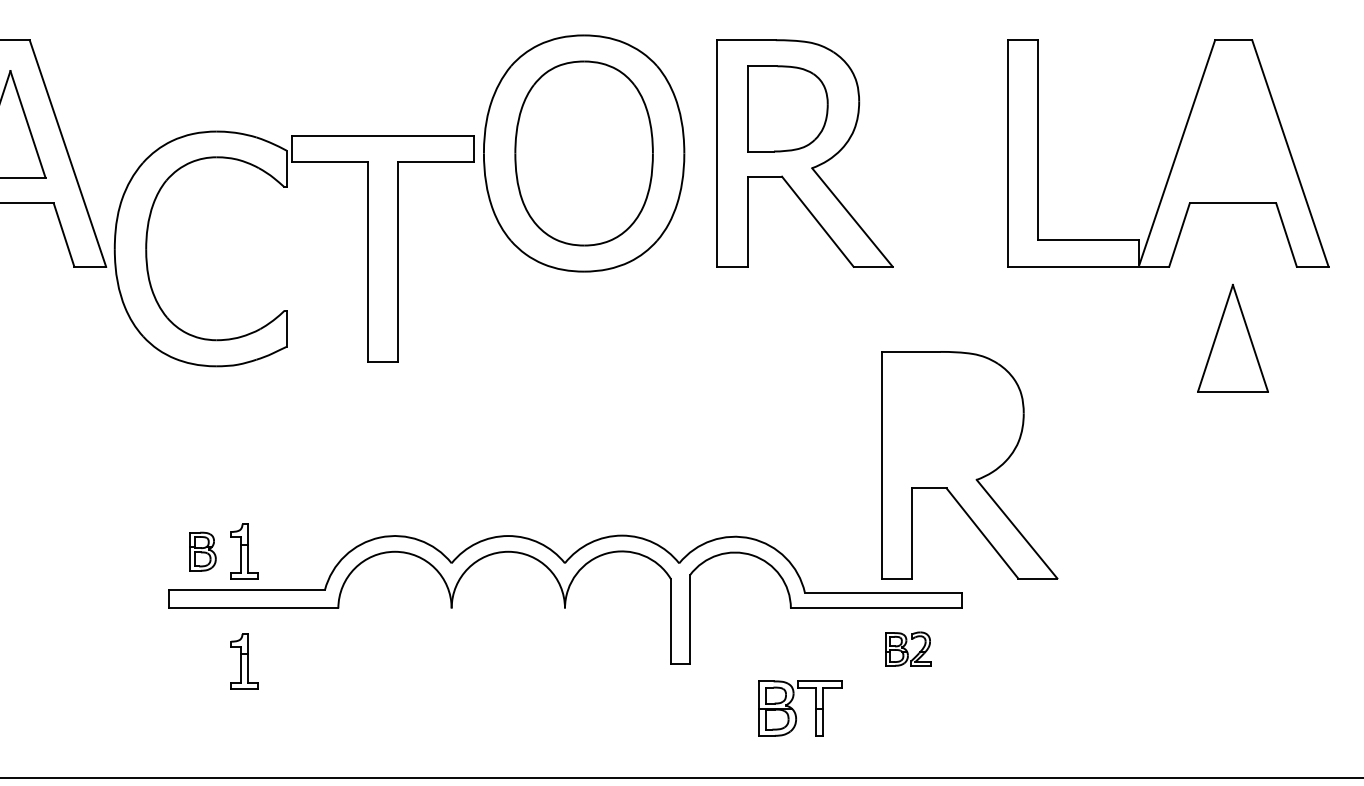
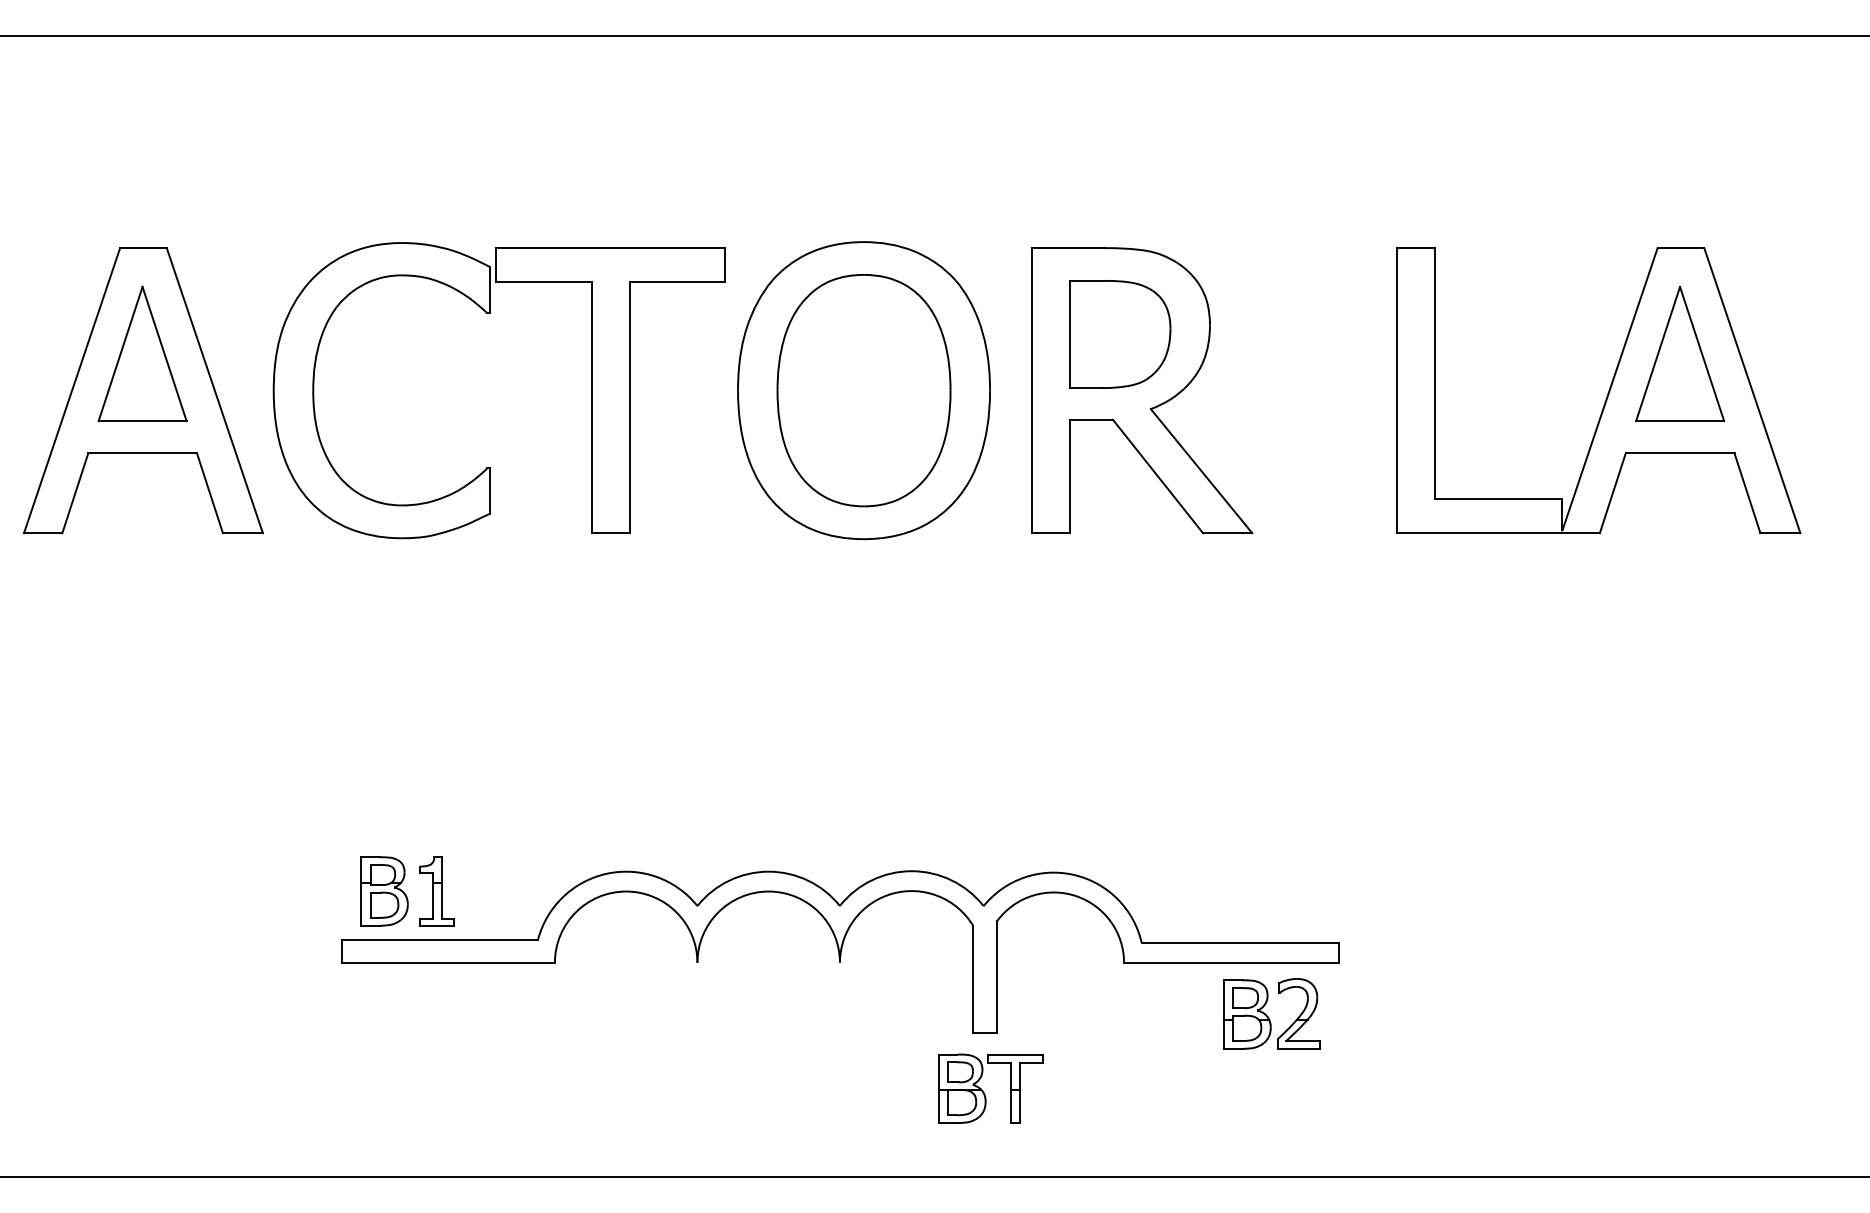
part: (287, 187) -> (490, 313), moved
part: (1233, 337) -> (1680, 353), moved
part: (970, 465) -> (1349, 782), removed
part: (202, 551) -> (384, 891), size x1.43
part: (908, 648) -> (1271, 1013), size x1.67
part: (244, 661) -> (436, 1029), removed
part: (795, 711) -> (984, 1092), moved

